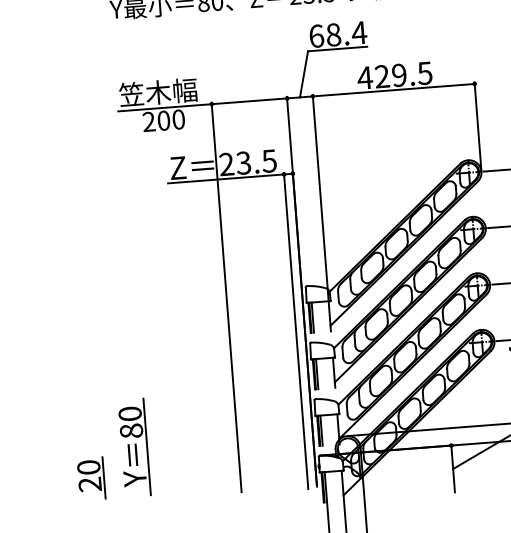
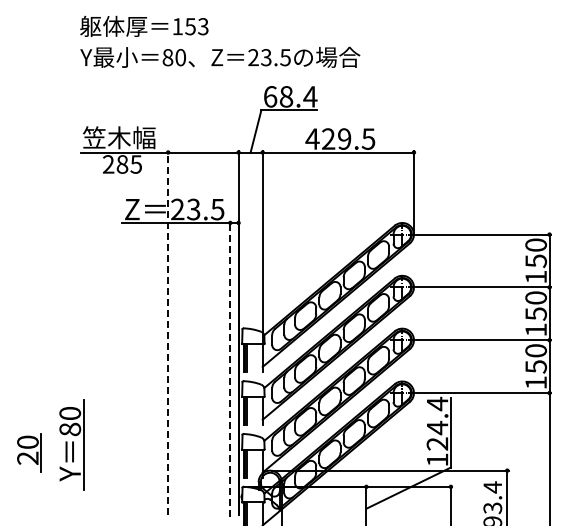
text: (171, 120) -> (129, 164), 200 -> 285
line: (226, 296) -> (168, 332), solid -> dashed
line: (296, 331) -> (230, 369), solid -> dashed
part: (134, 446) -> (71, 444), moved
part: (91, 478) -> (29, 452), moved

